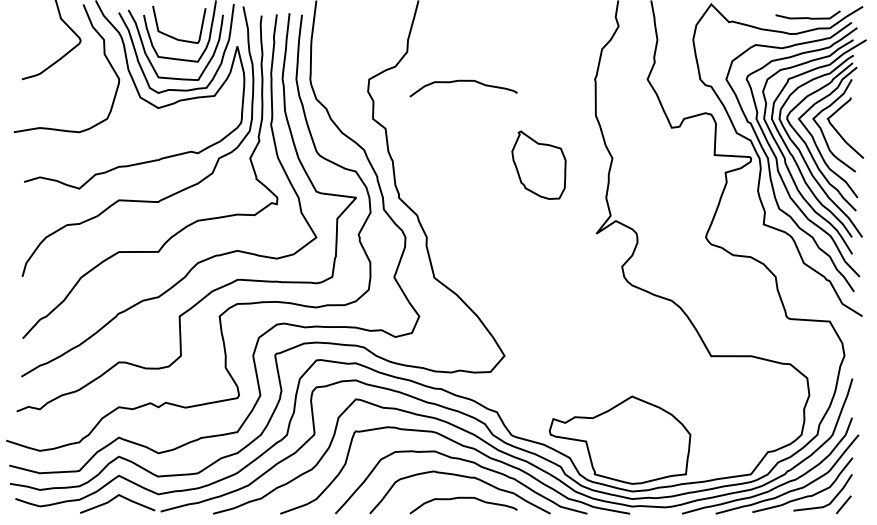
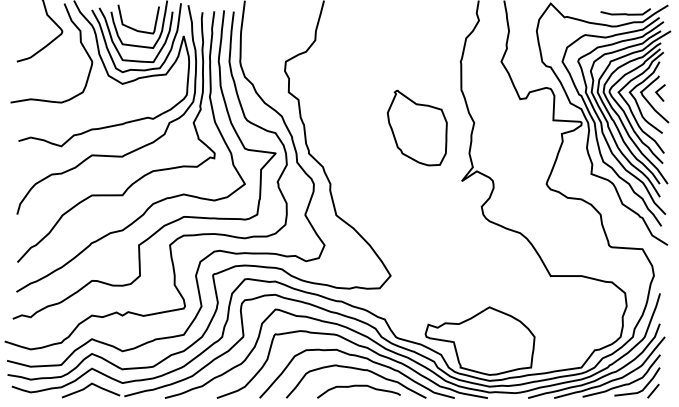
curve: (463, 81) -> (358, 63), removed
line: (850, 117) -> (658, 91), added
part: (538, 165) -> (416, 128), size x1.43

